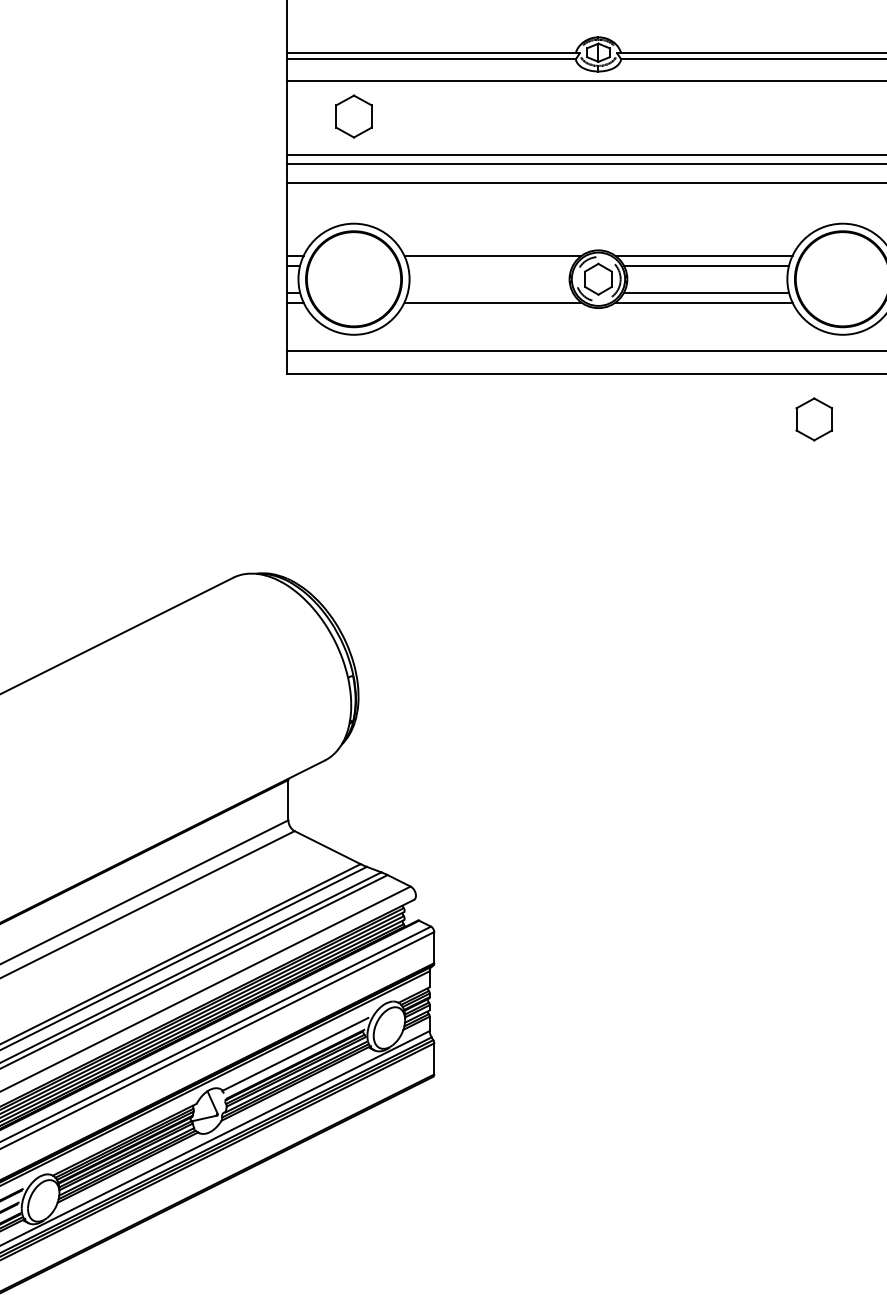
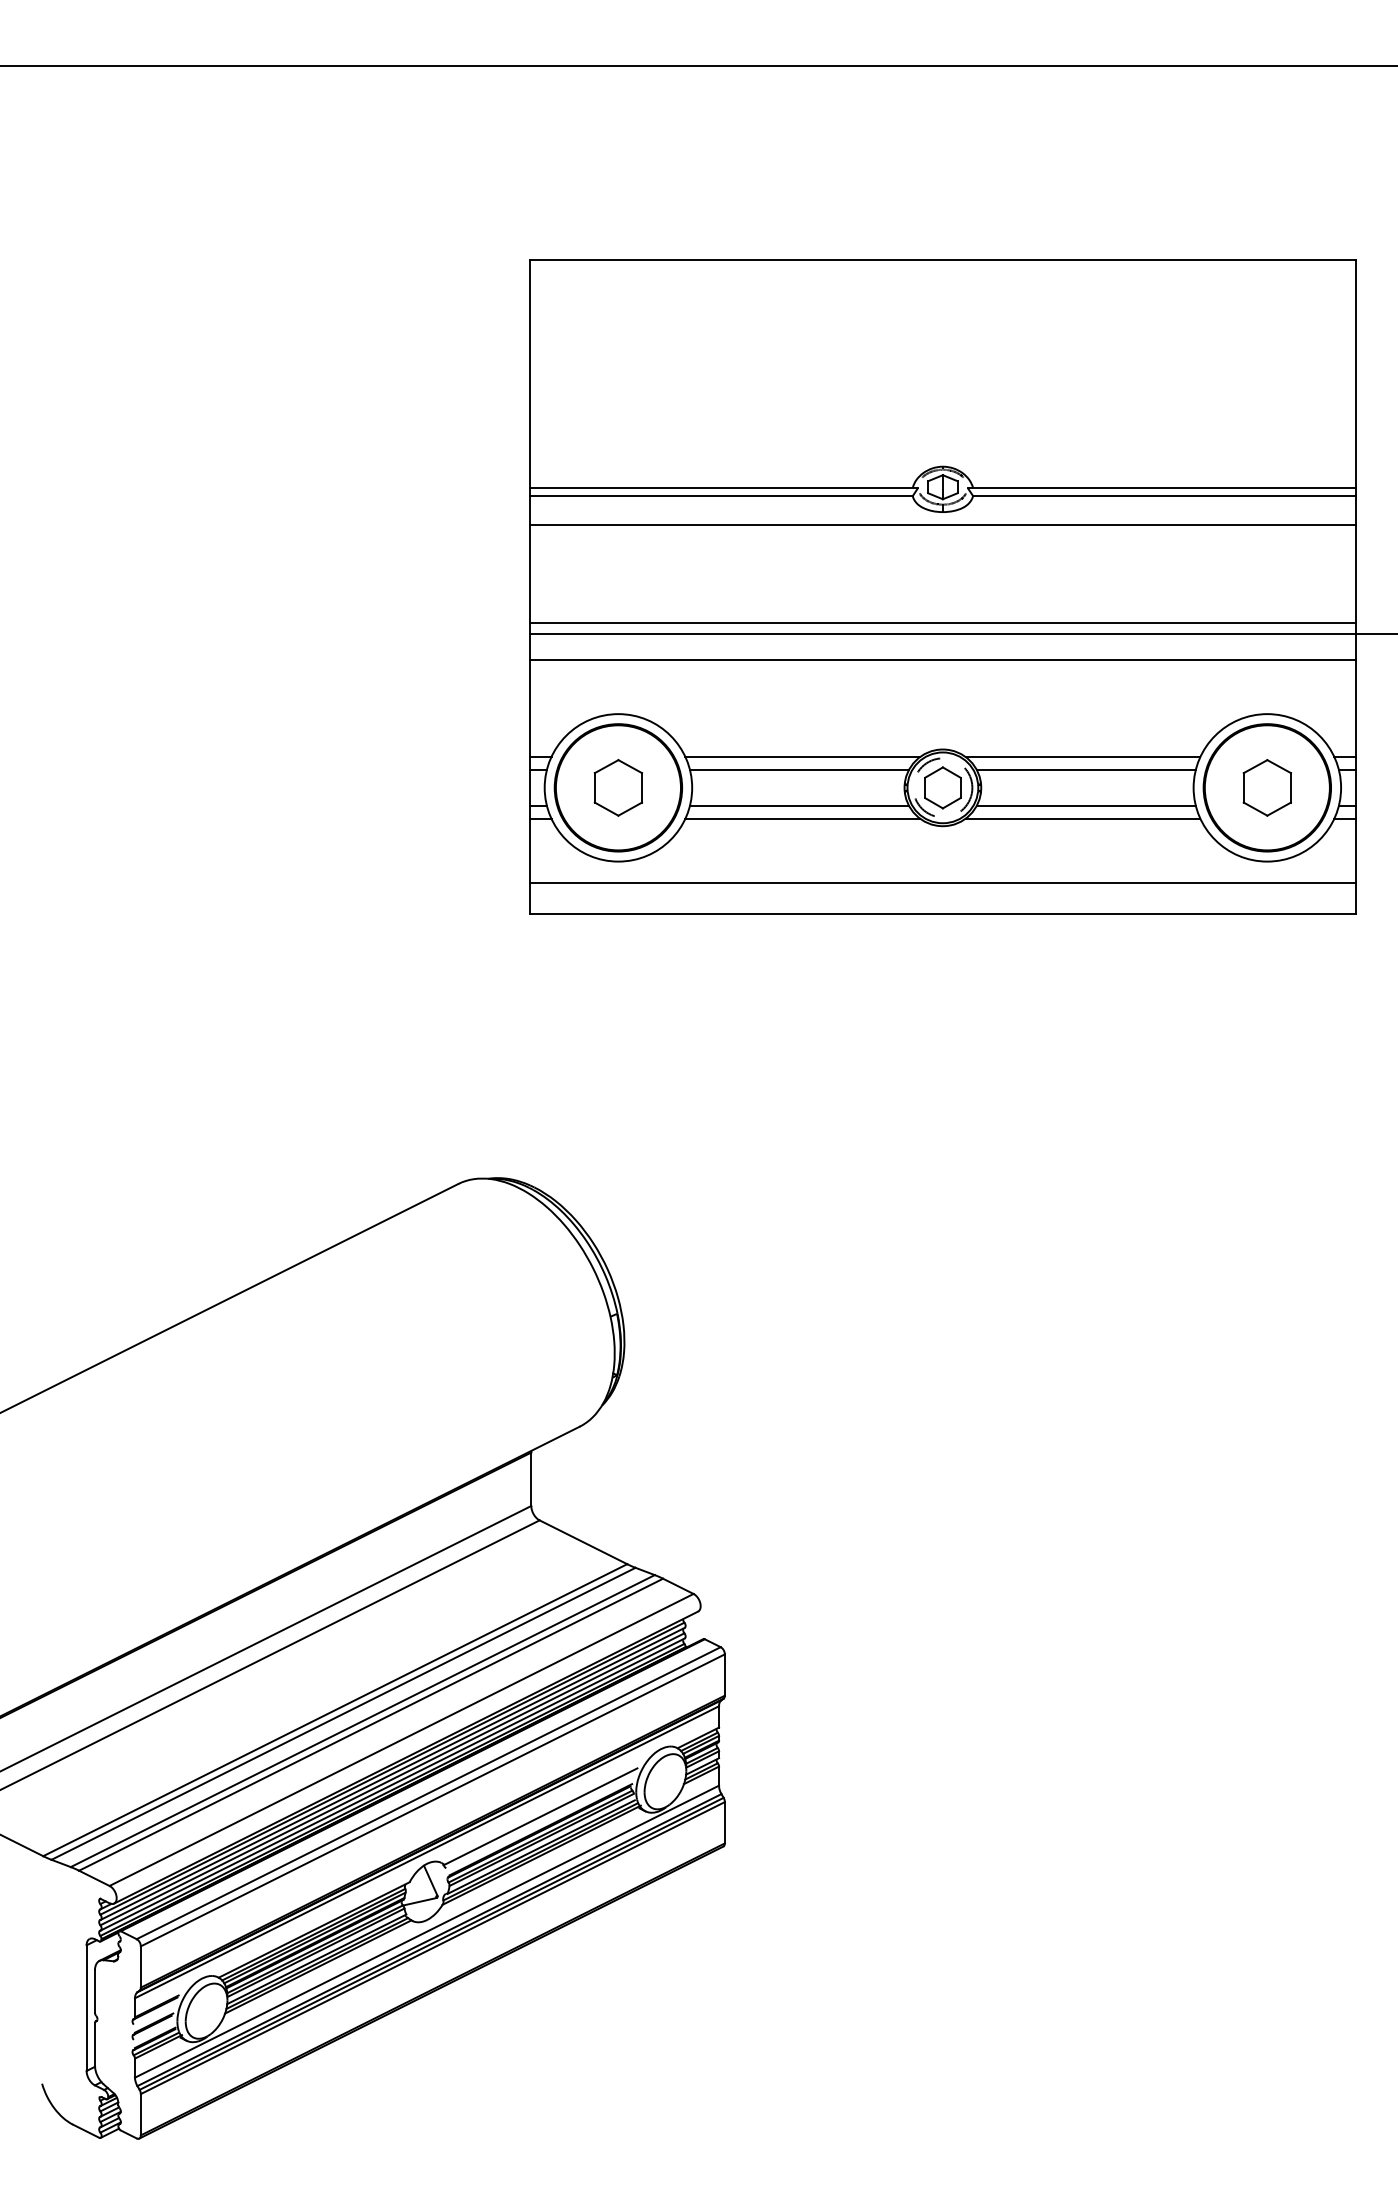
part: (354, 116) -> (618, 787), moved
line: (490, 265) -> (799, 769), added
line: (490, 292) -> (799, 805), added
part: (813, 419) -> (1266, 787), moved

